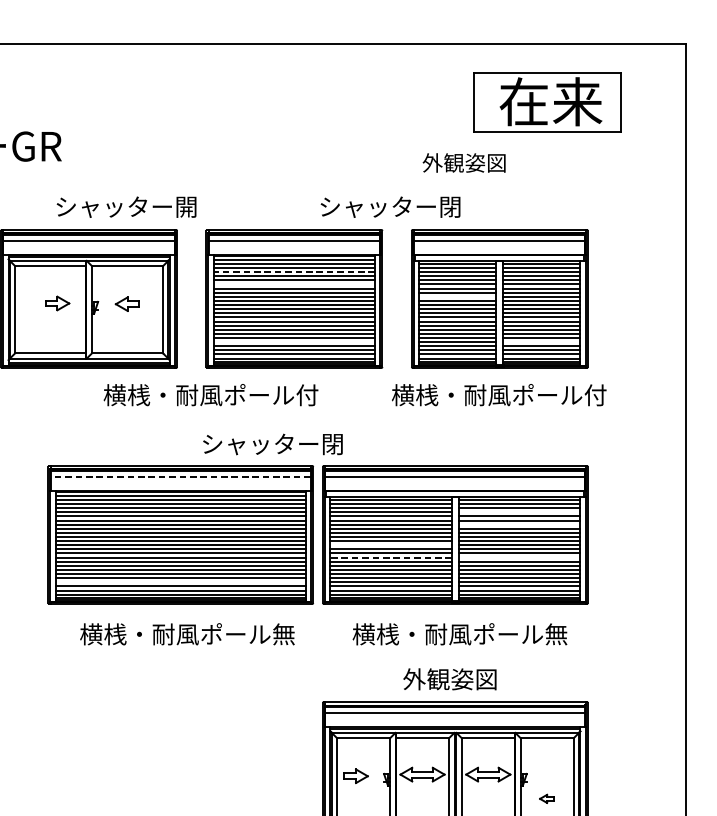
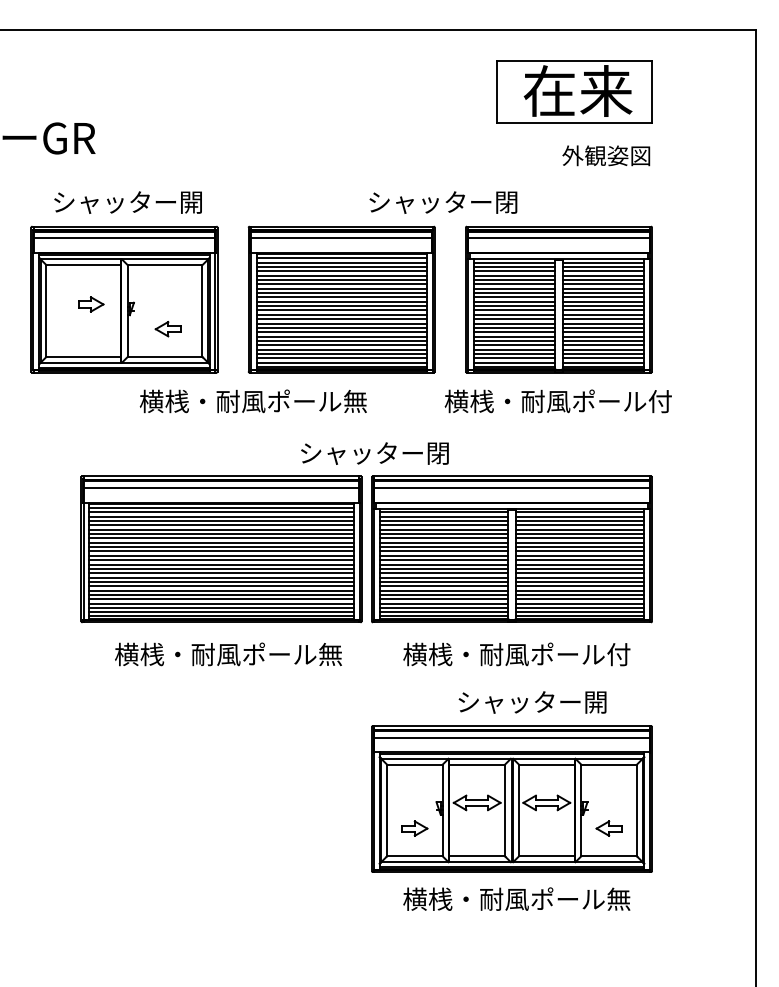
part: (547, 102) -> (574, 91), moved
text: (464, 162) -> (606, 155), moved
text: (126, 207) -> (127, 202), moved
line: (294, 272) -> (341, 271), dashed -> solid
line: (294, 284) -> (341, 284), added
line: (457, 296) -> (514, 297), added
part: (126, 304) -> (167, 329), moved
line: (294, 342) -> (341, 345), added
line: (541, 342) -> (603, 345), added
text: (306, 395) -> (354, 401), 横桟・耐風ポール付 -> 横桟・耐風ポール無
text: (272, 444) -> (374, 453), moved
line: (180, 477) -> (221, 488), dashed -> solid
line: (519, 512) -> (579, 525), added
line: (519, 524) -> (579, 538), added
line: (390, 545) -> (443, 560), added
line: (390, 557) -> (443, 573), dashed -> solid
line: (519, 557) -> (579, 573), added
line: (180, 582) -> (221, 599), added
text: (556, 634) -> (618, 654), 横桟・耐風ポール無 -> 横桟・耐風ポール付
text: (473, 678) -> (531, 701), 外観姿図 -> シャッター開
part: (355, 776) -> (414, 828), moved
part: (546, 798) -> (608, 828), size x1.67

